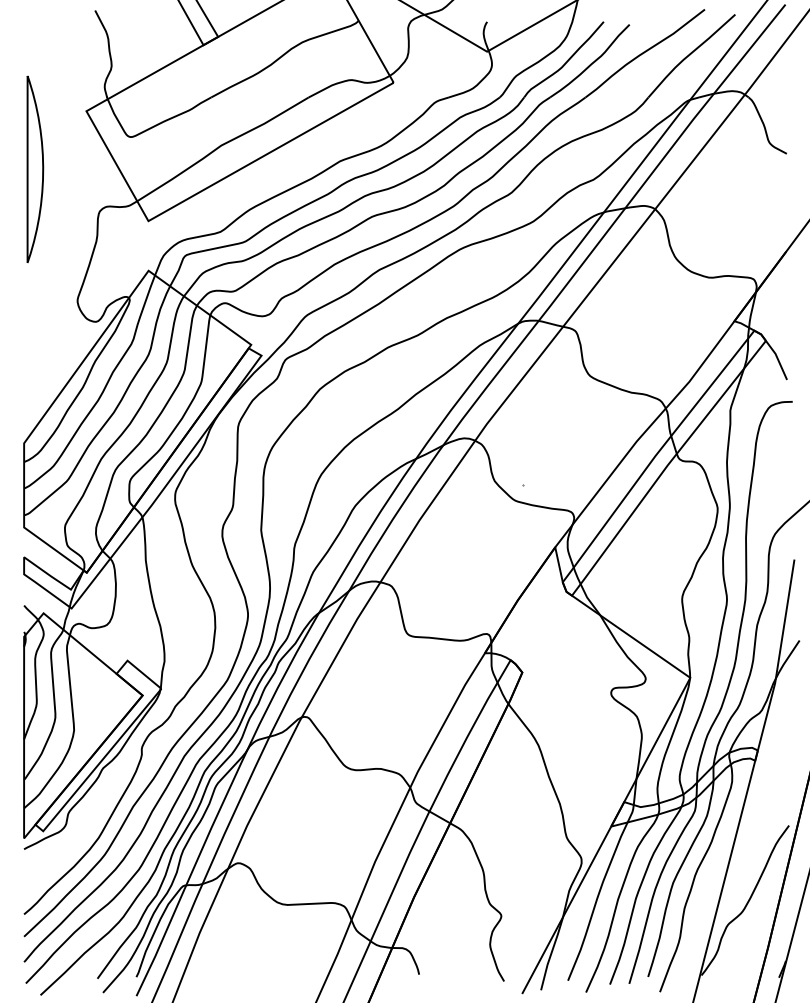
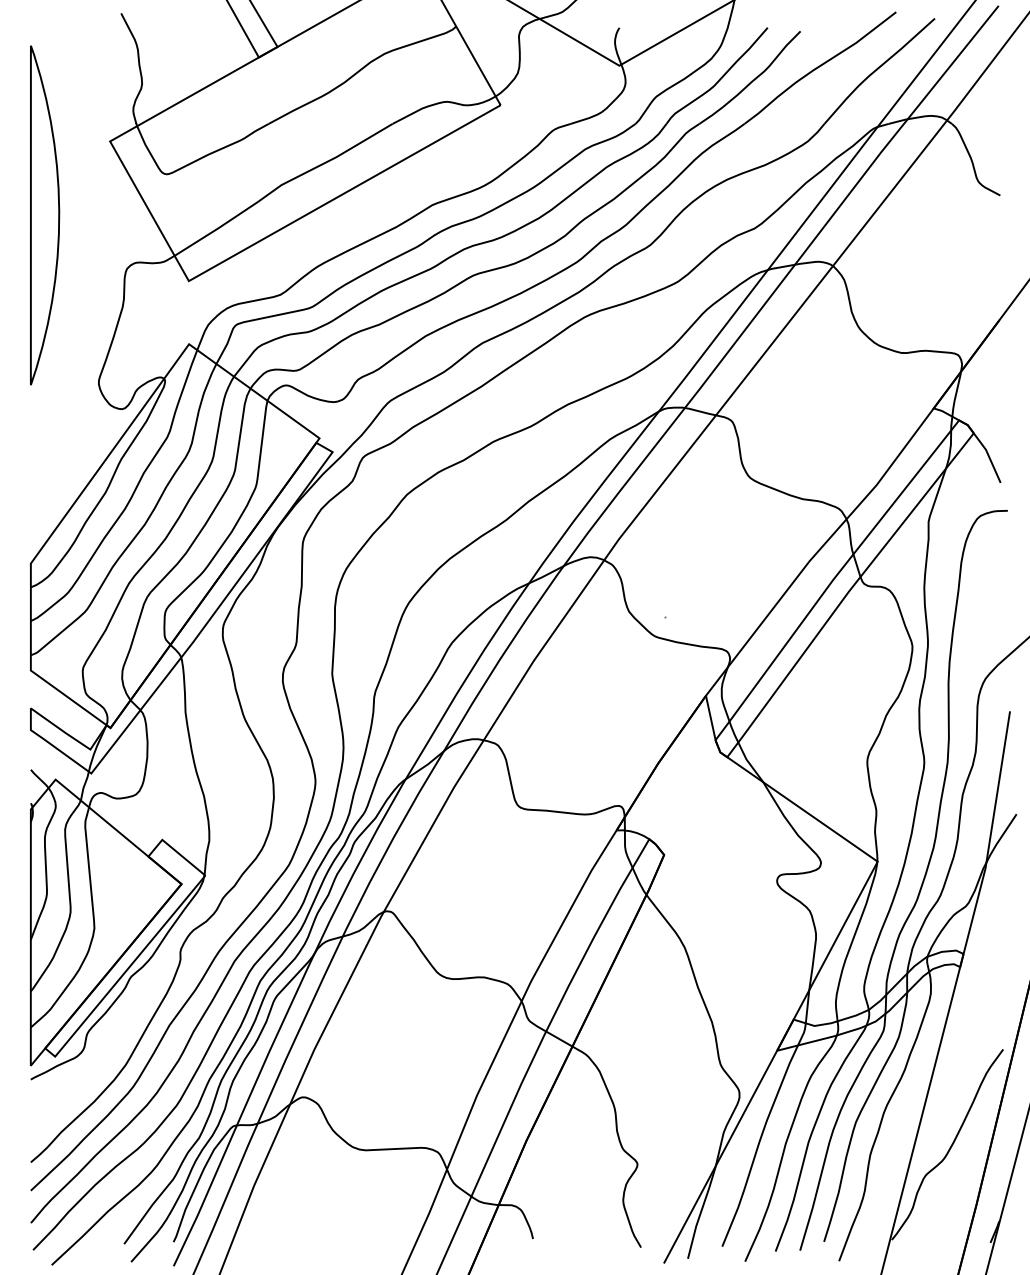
part: (35, 169) -> (45, 215), size x1.43

